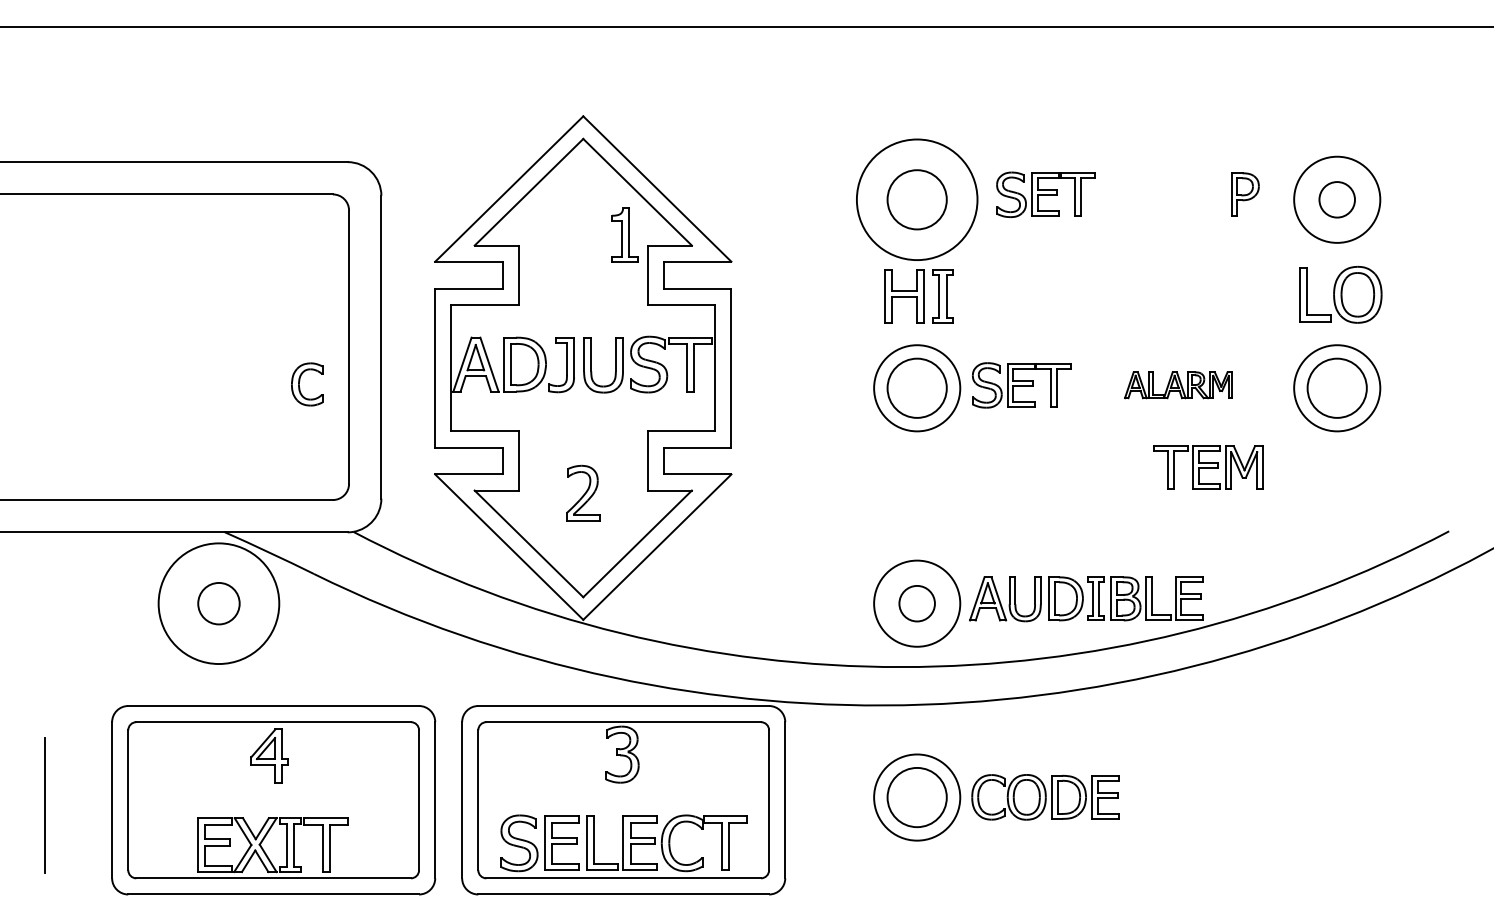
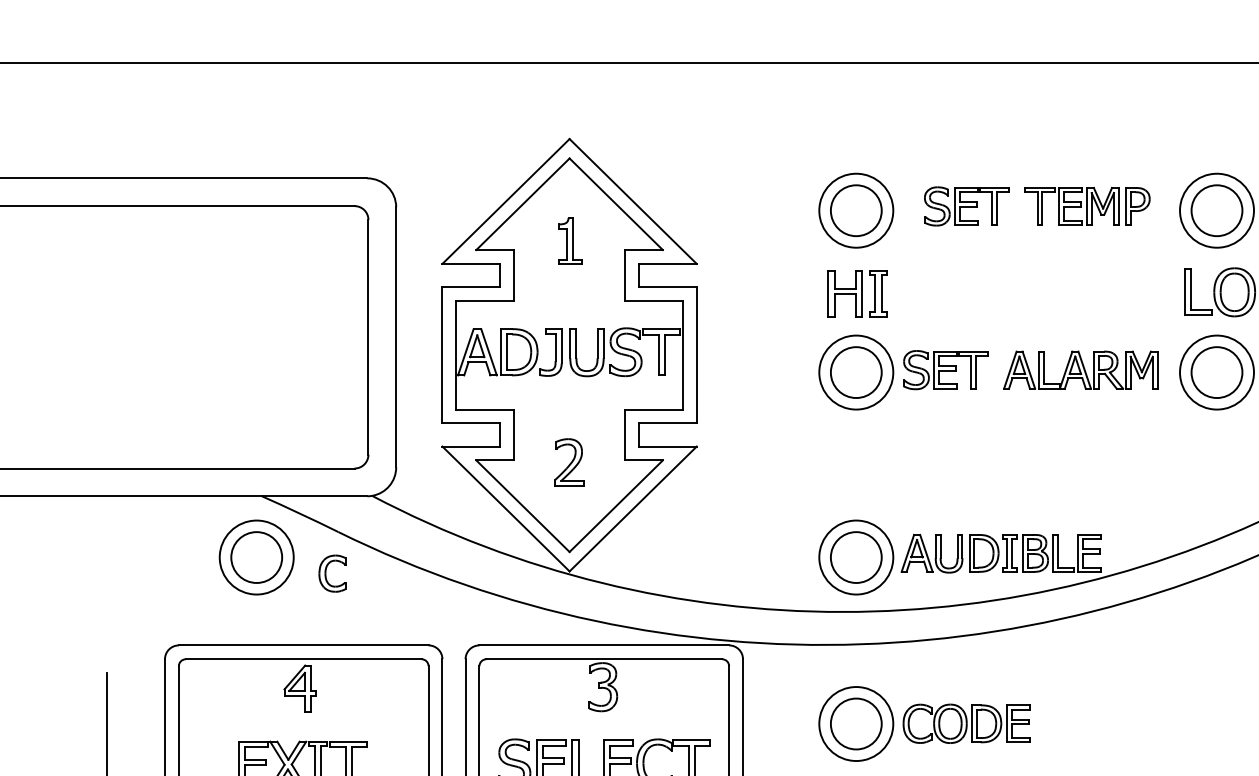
circle: (917, 199) -> (856, 210), size x0.71
circle: (1336, 199) -> (1216, 210), size x1.67
part: (624, 234) -> (569, 240), moved
part: (300, 381) -> (326, 571), moved
part: (1178, 384) -> (1080, 369), size x1.67
part: (1208, 467) -> (1072, 206), moved
circle: (218, 603) -> (256, 557), size x0.71
circle: (218, 603) -> (256, 557), size x1.43
circle: (916, 603) -> (855, 557), size x1.67

